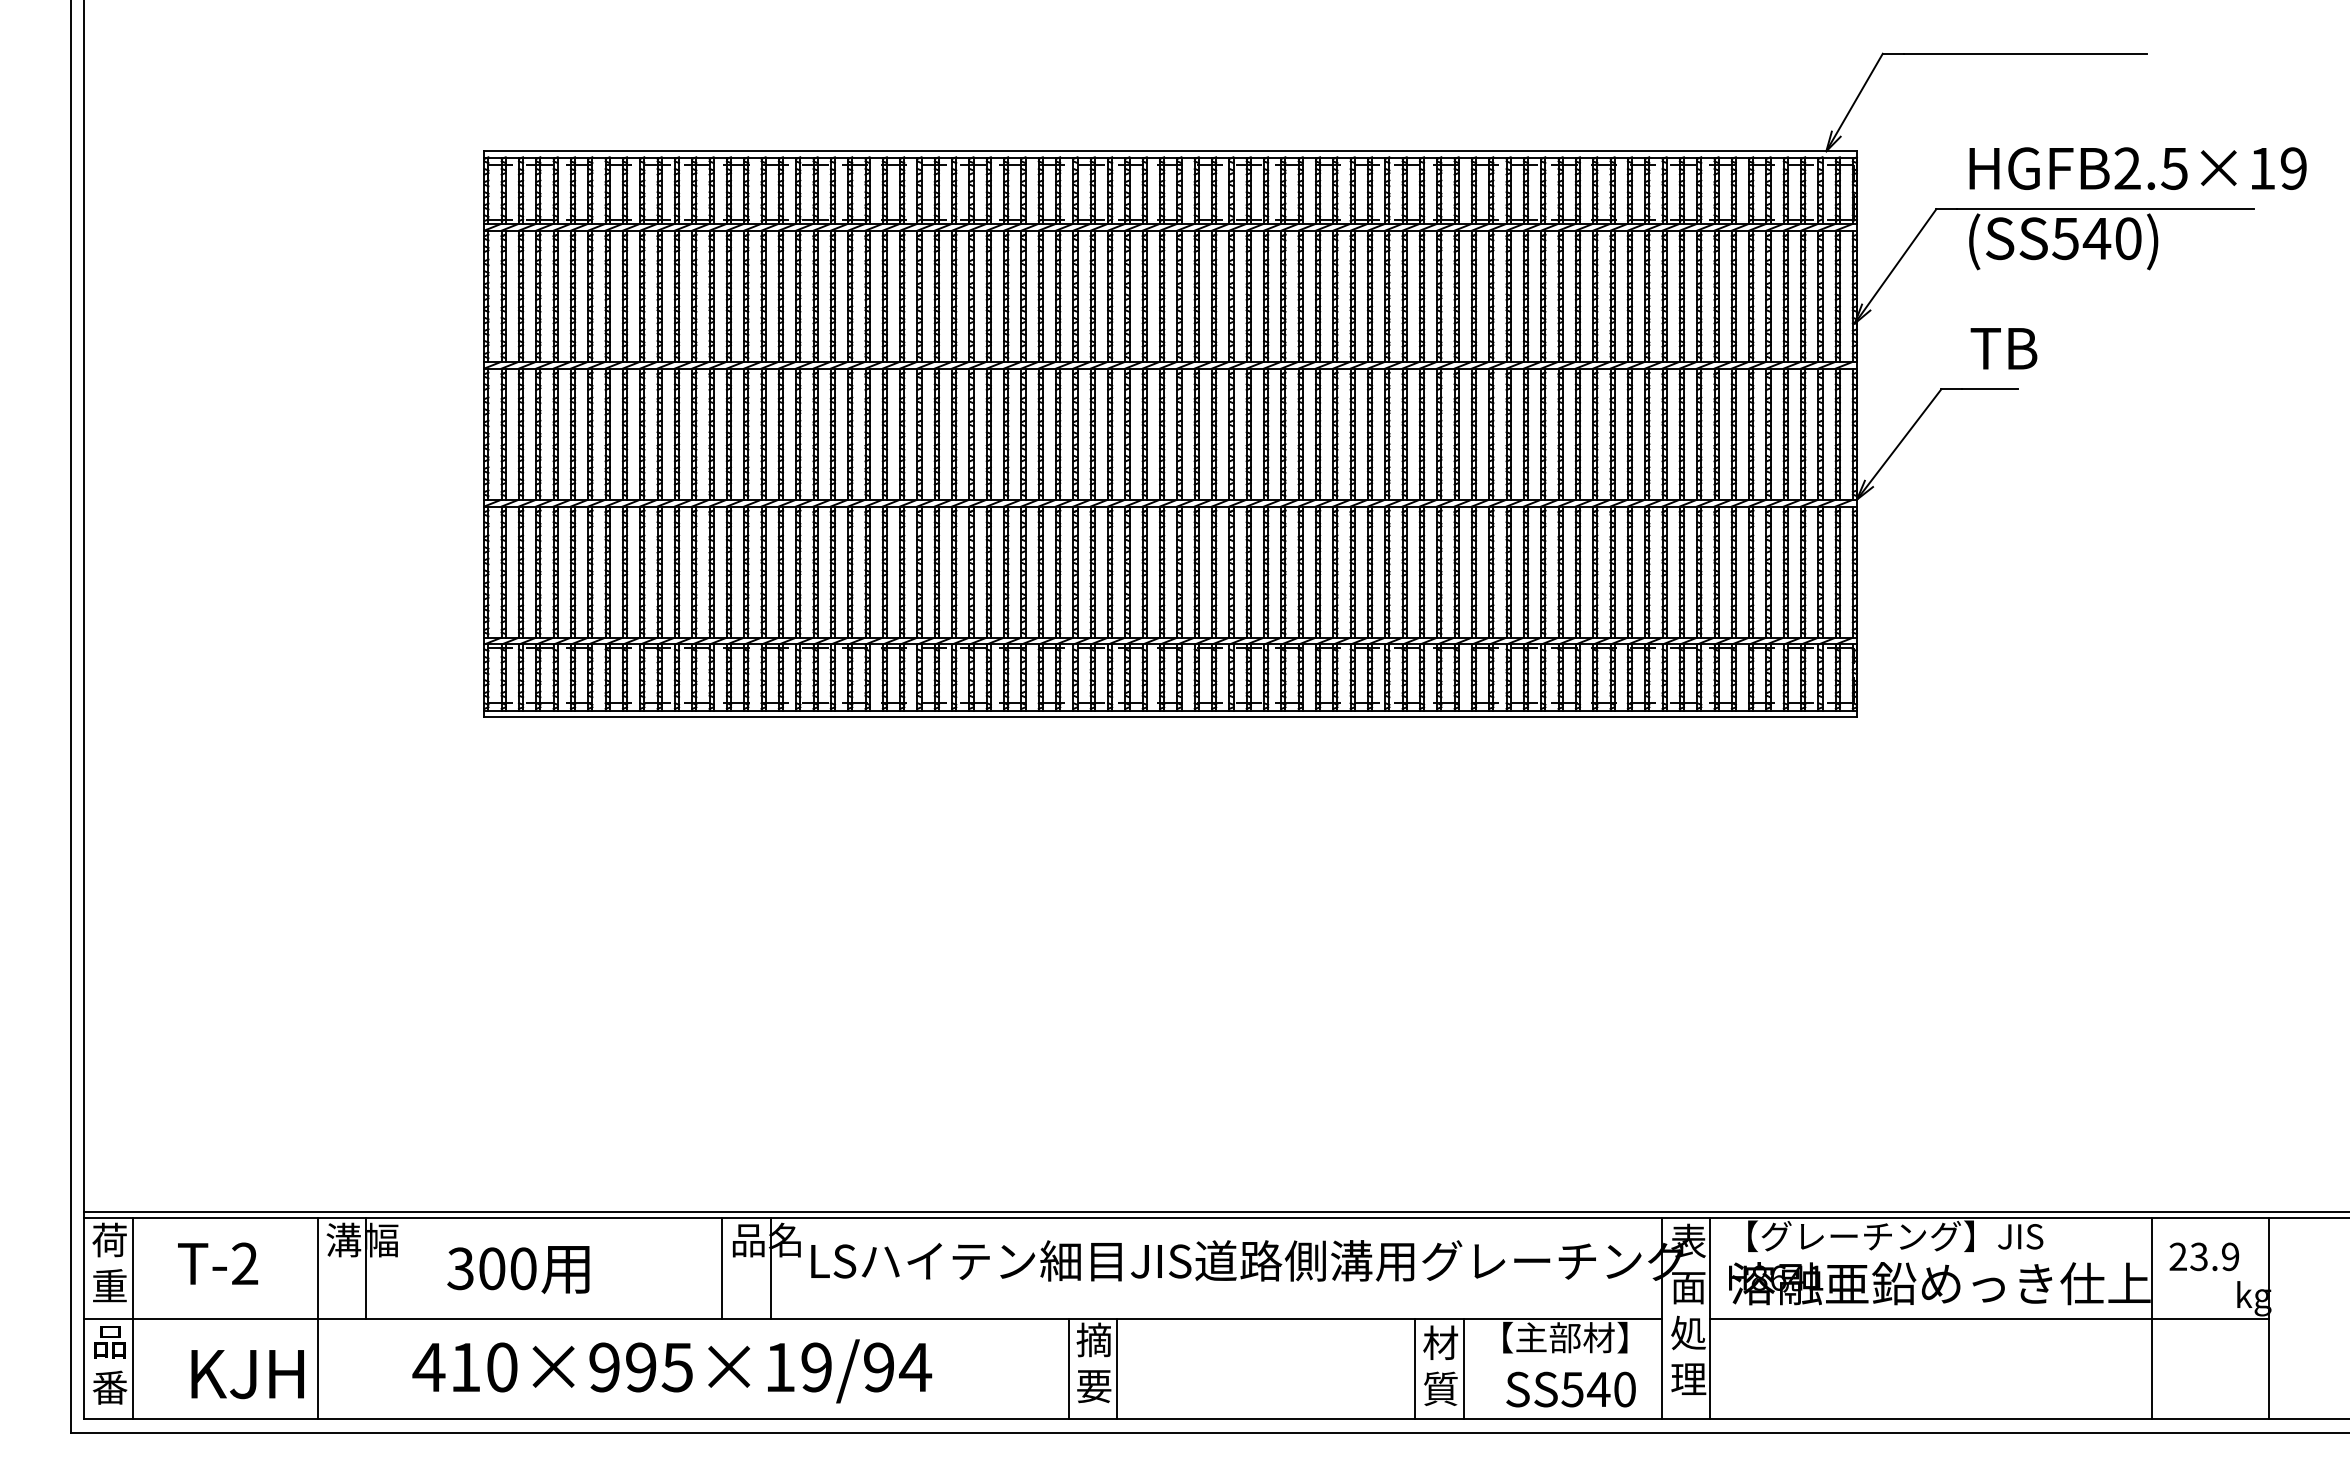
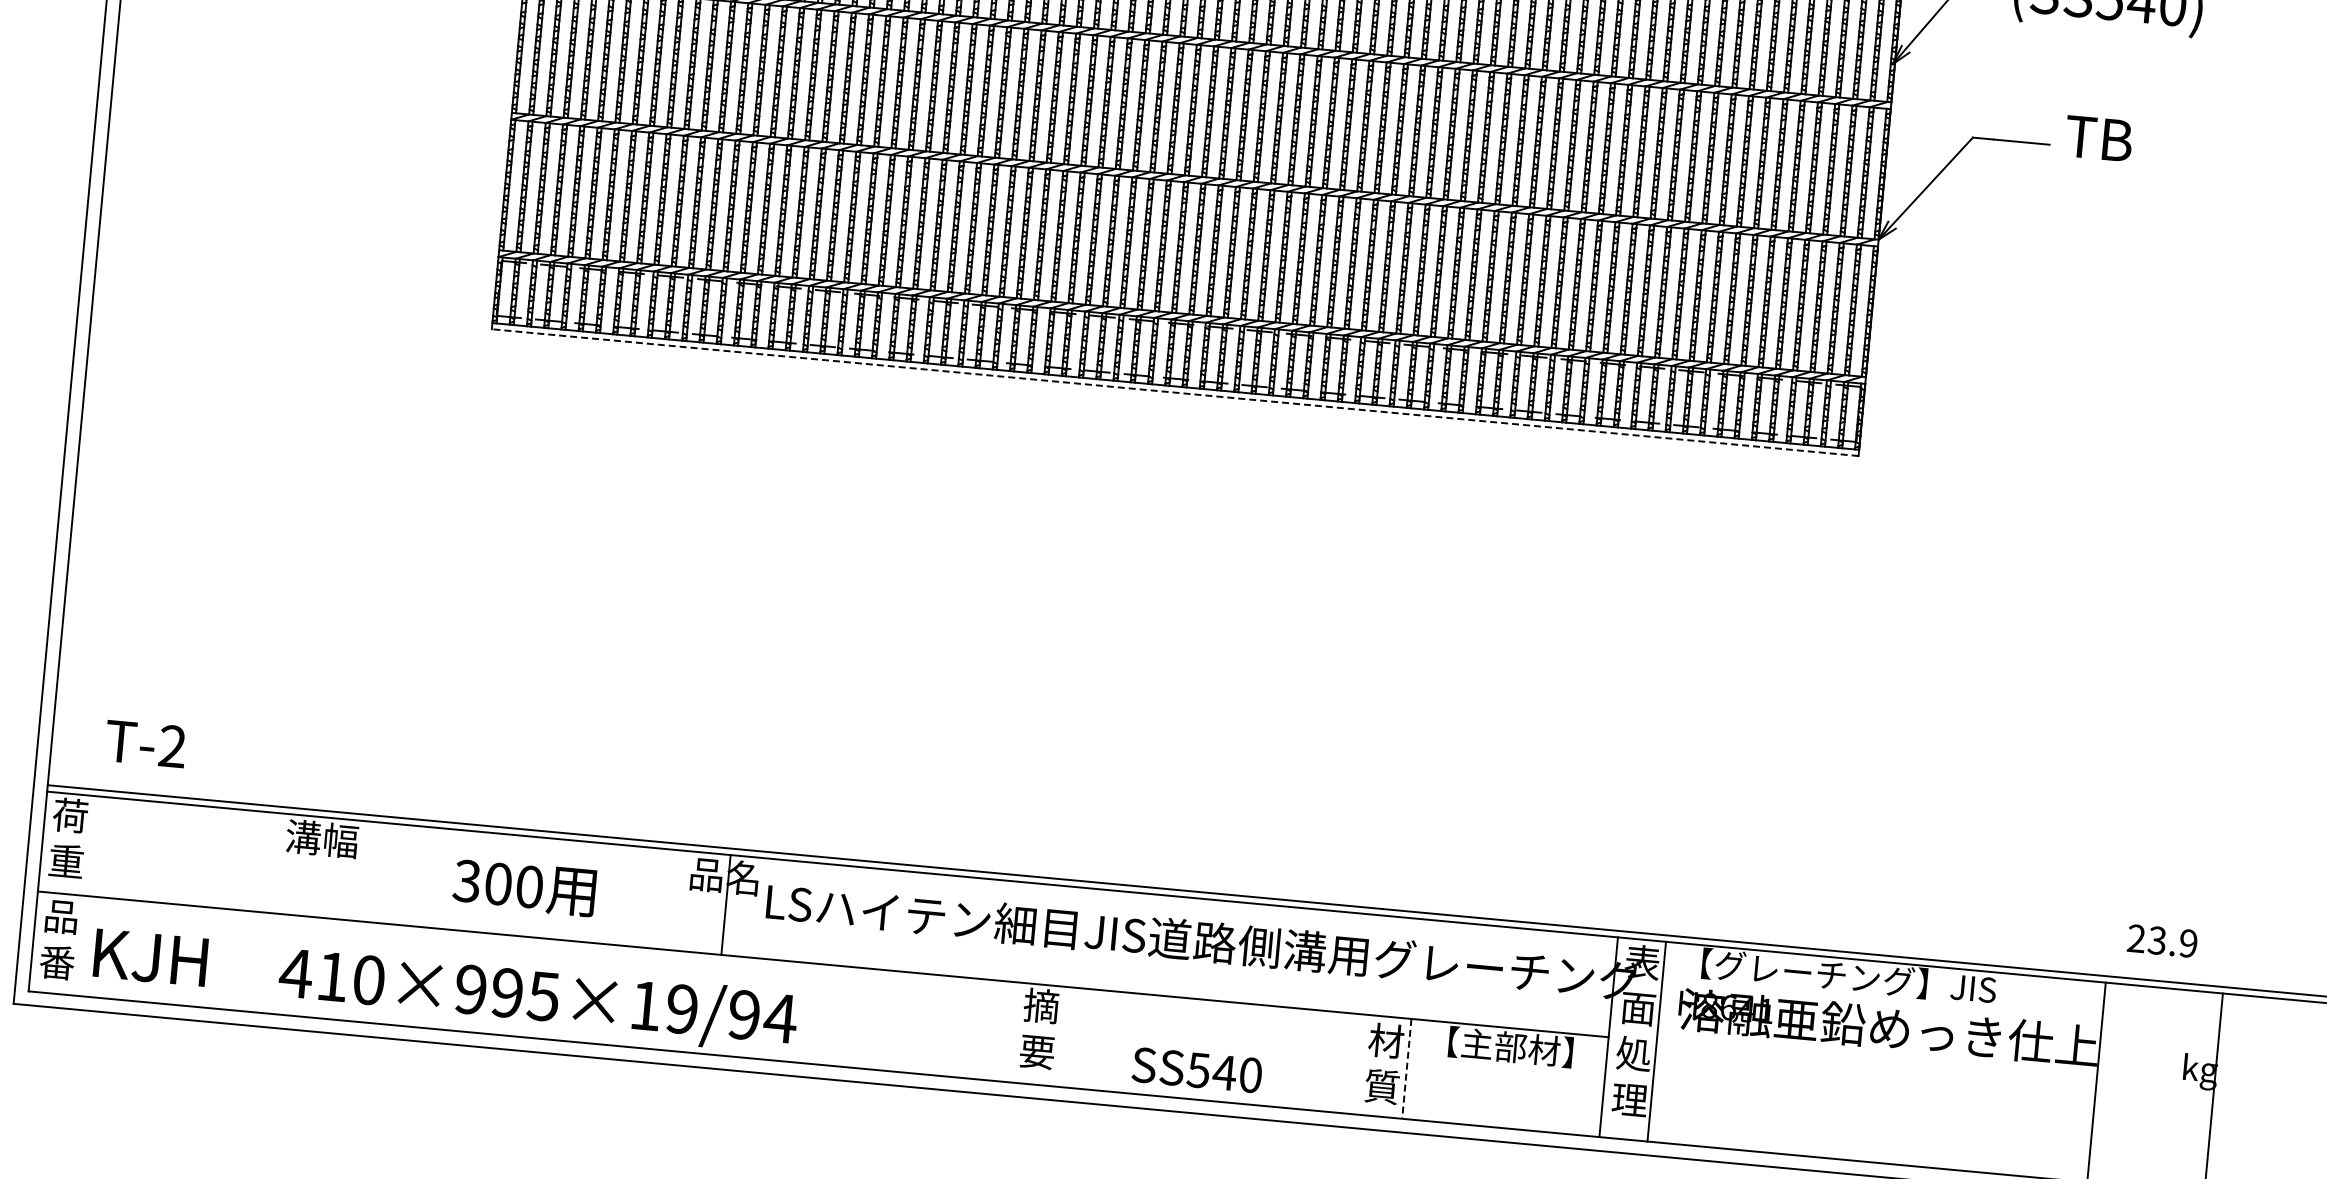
text: (2003, 348) -> (2098, 138), moved
line: (1170, 716) -> (1175, 392), solid -> dashed
text: (2203, 1256) -> (2161, 940), moved
text: (217, 1263) -> (145, 743), moved
line: (365, 1268) -> (322, 867), removed
line: (722, 1268) -> (678, 900), removed
text: (518, 1269) -> (524, 887), moved
line: (132, 1318) -> (85, 895), removed
line: (317, 1318) -> (270, 912), removed
line: (1989, 1318) -> (1935, 1067), removed
line: (1069, 1368) -> (1014, 1032), removed
line: (1117, 1368) -> (1062, 1036), removed
line: (1415, 1368) -> (1358, 1064), removed
line: (1463, 1369) -> (1406, 1069), solid -> dashed
text: (672, 1371) -> (538, 1000), moved
text: (247, 1374) -> (150, 958), moved
text: (1570, 1389) -> (1196, 1070), moved

